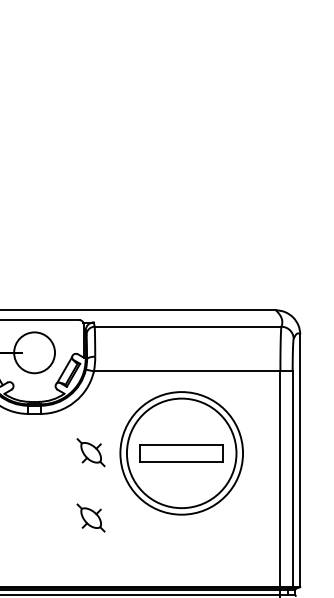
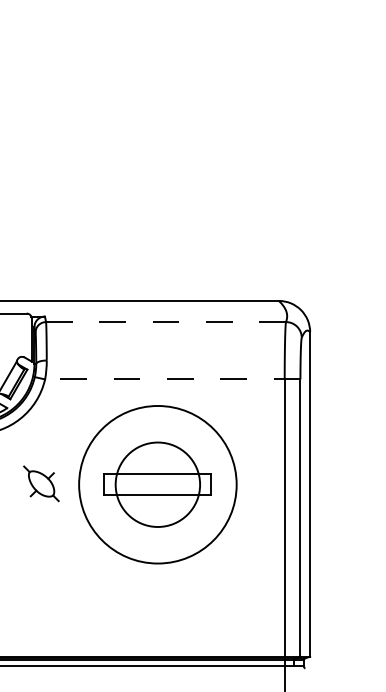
line: (188, 326) -> (166, 321), solid -> dashed
line: (192, 371) -> (171, 379), solid -> dashed
circle: (181, 453) -> (157, 484), size x0.6
part: (90, 517) -> (40, 567), removed

